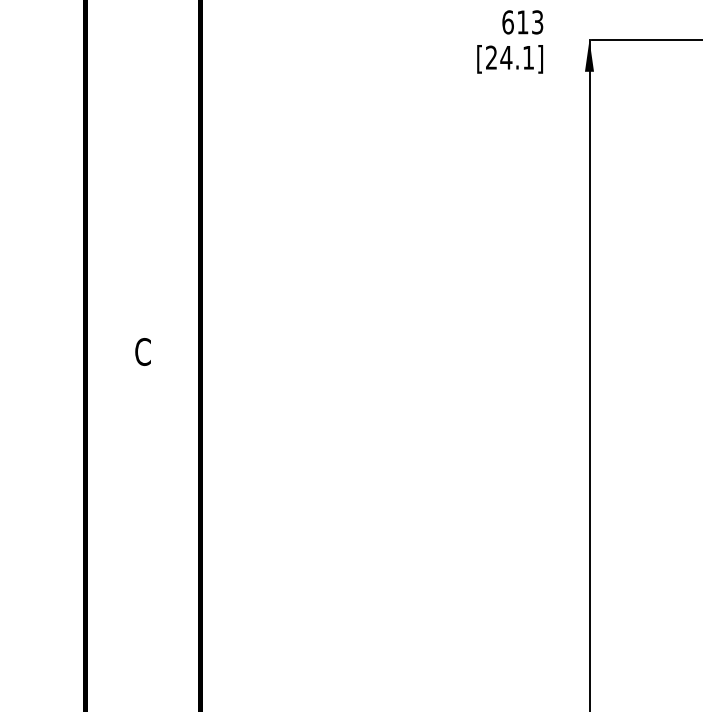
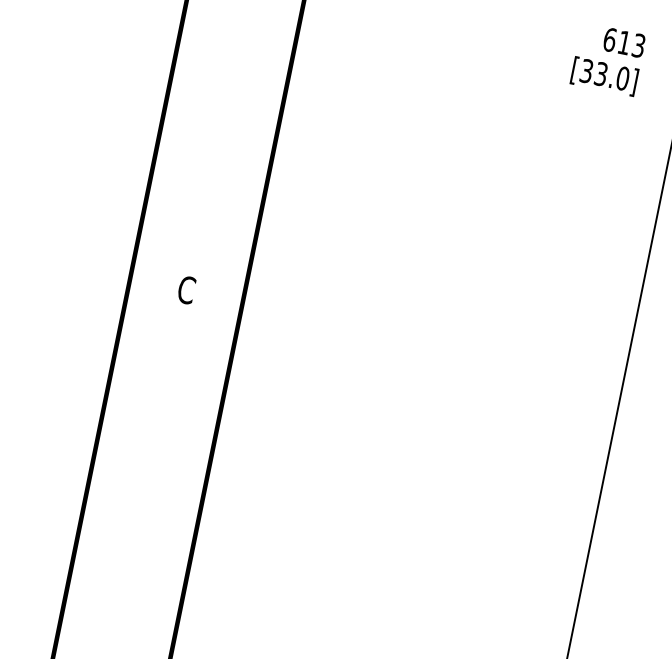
text: (510, 57) -> (605, 74), [24.1] -> [33.0]

